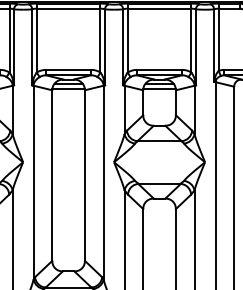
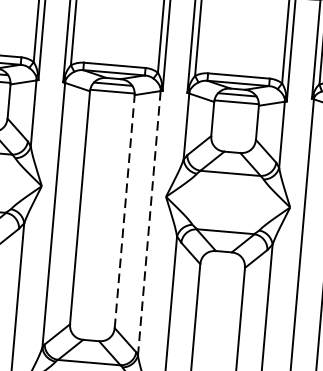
line: (84, 175) -> (124, 211), solid -> dashed
line: (103, 182) -> (149, 223), solid -> dashed

